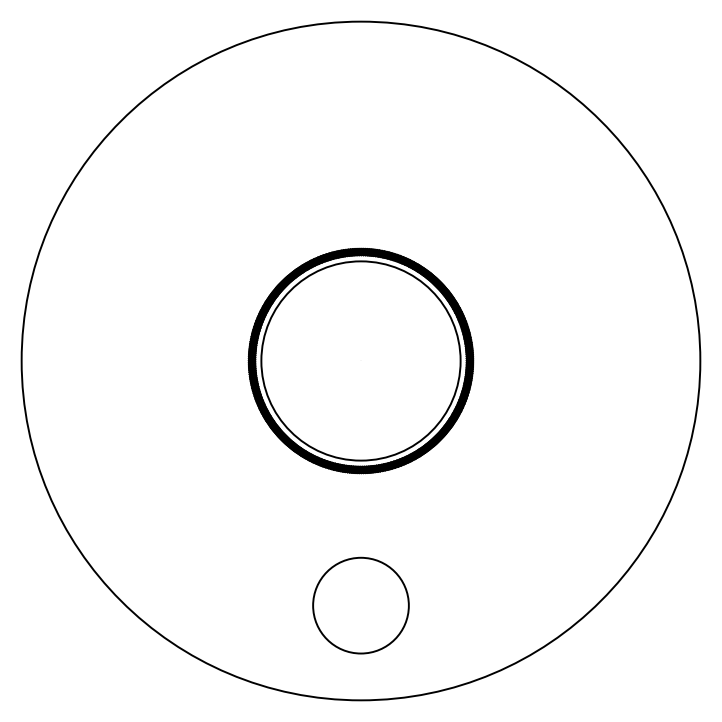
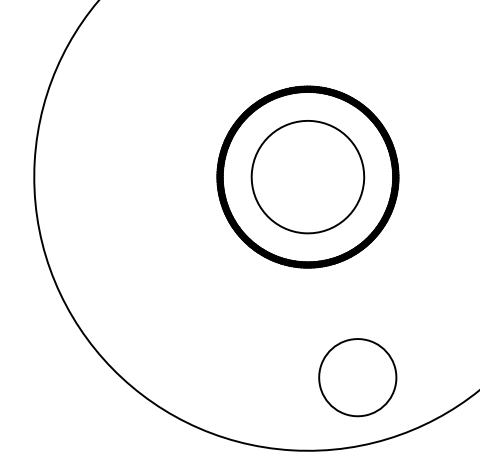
circle: (360, 360) -> (307, 176), size x0.7
circle: (360, 605) -> (357, 377), moved

